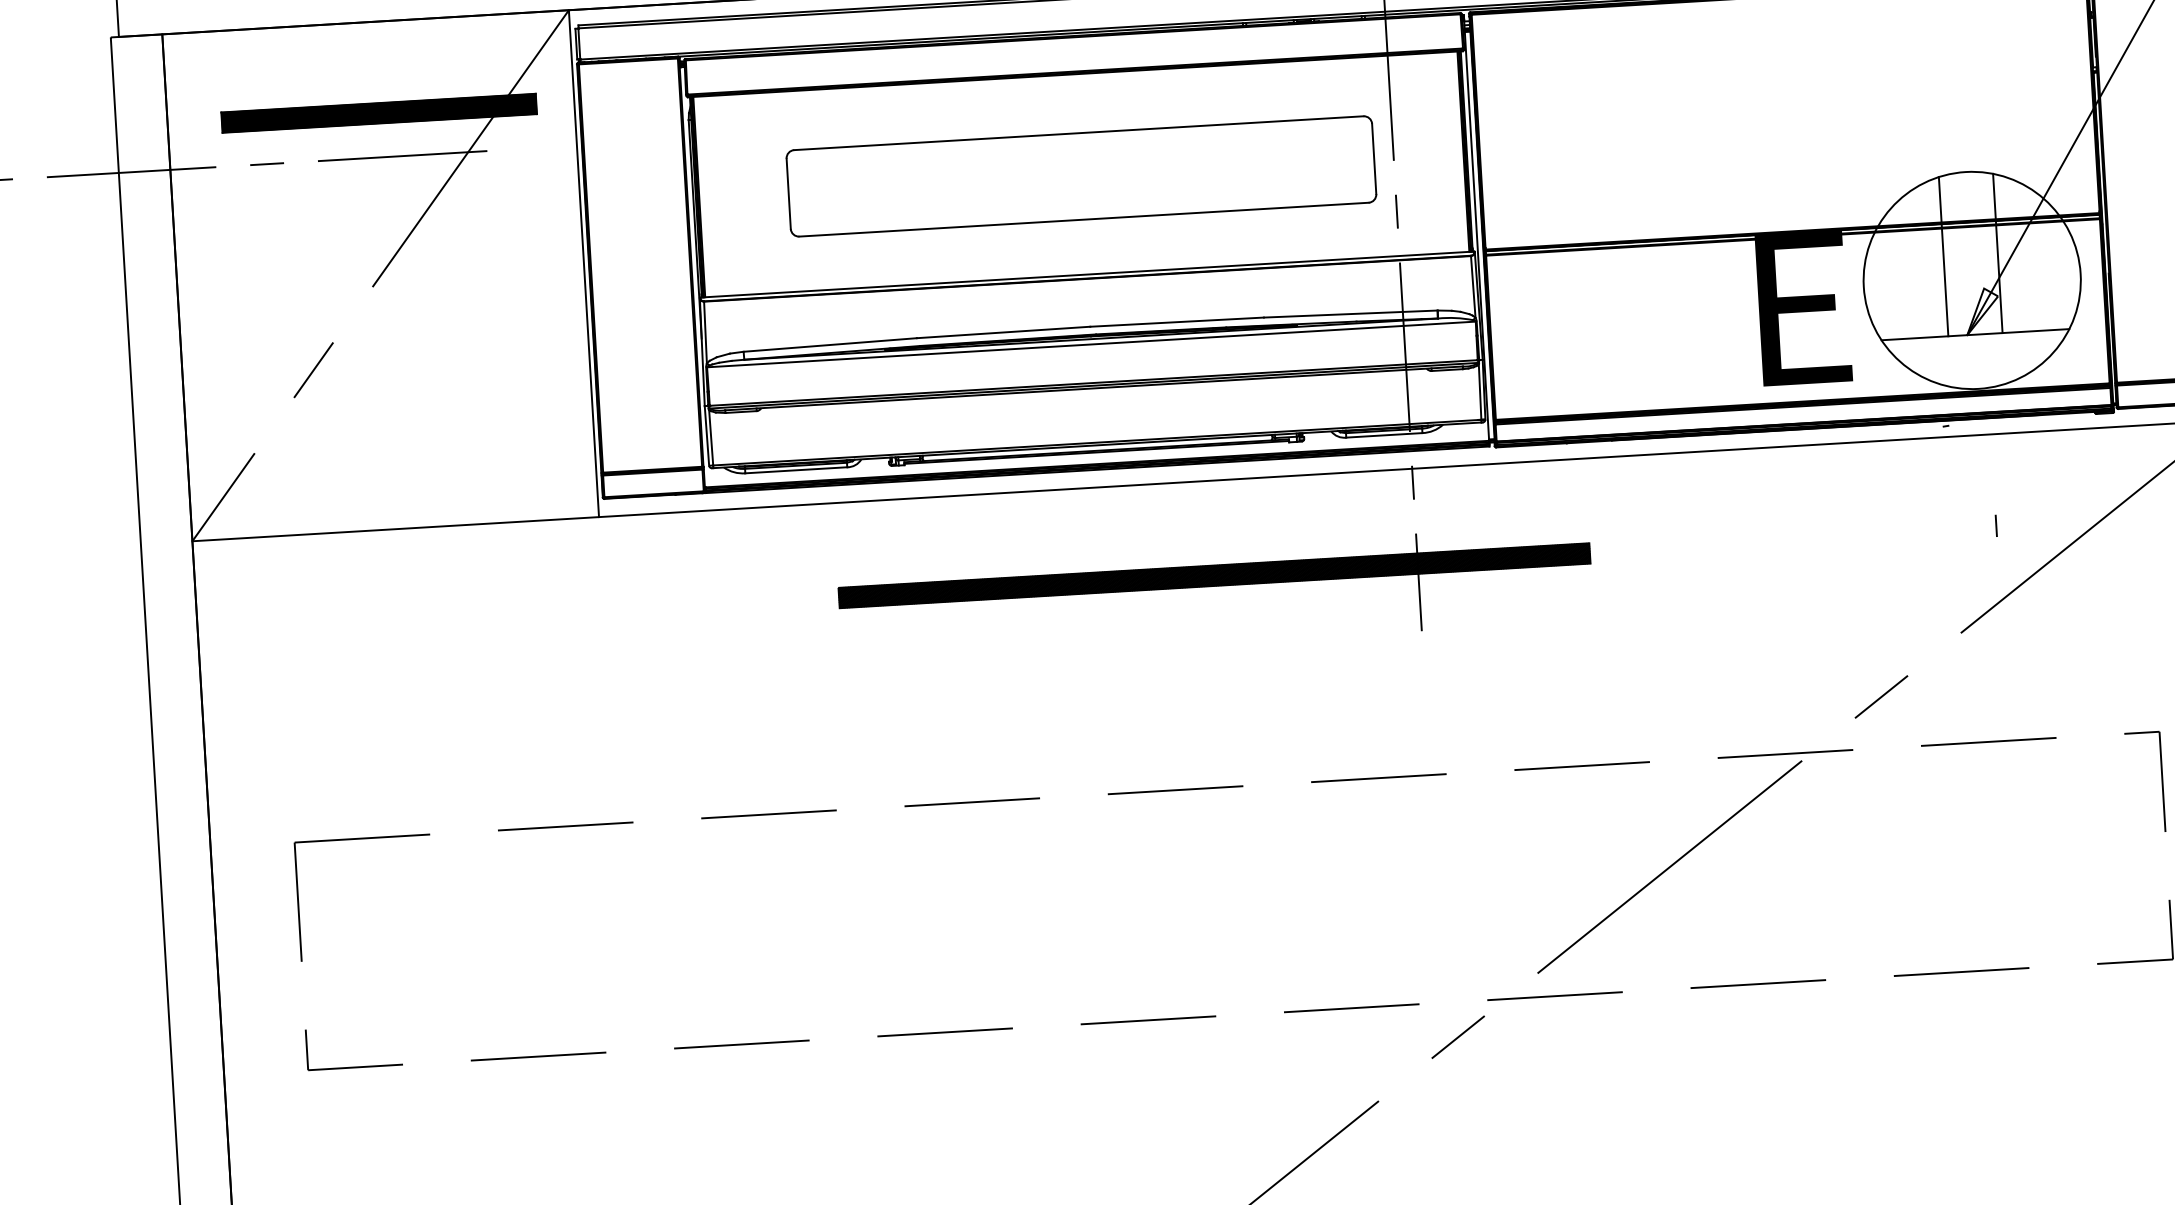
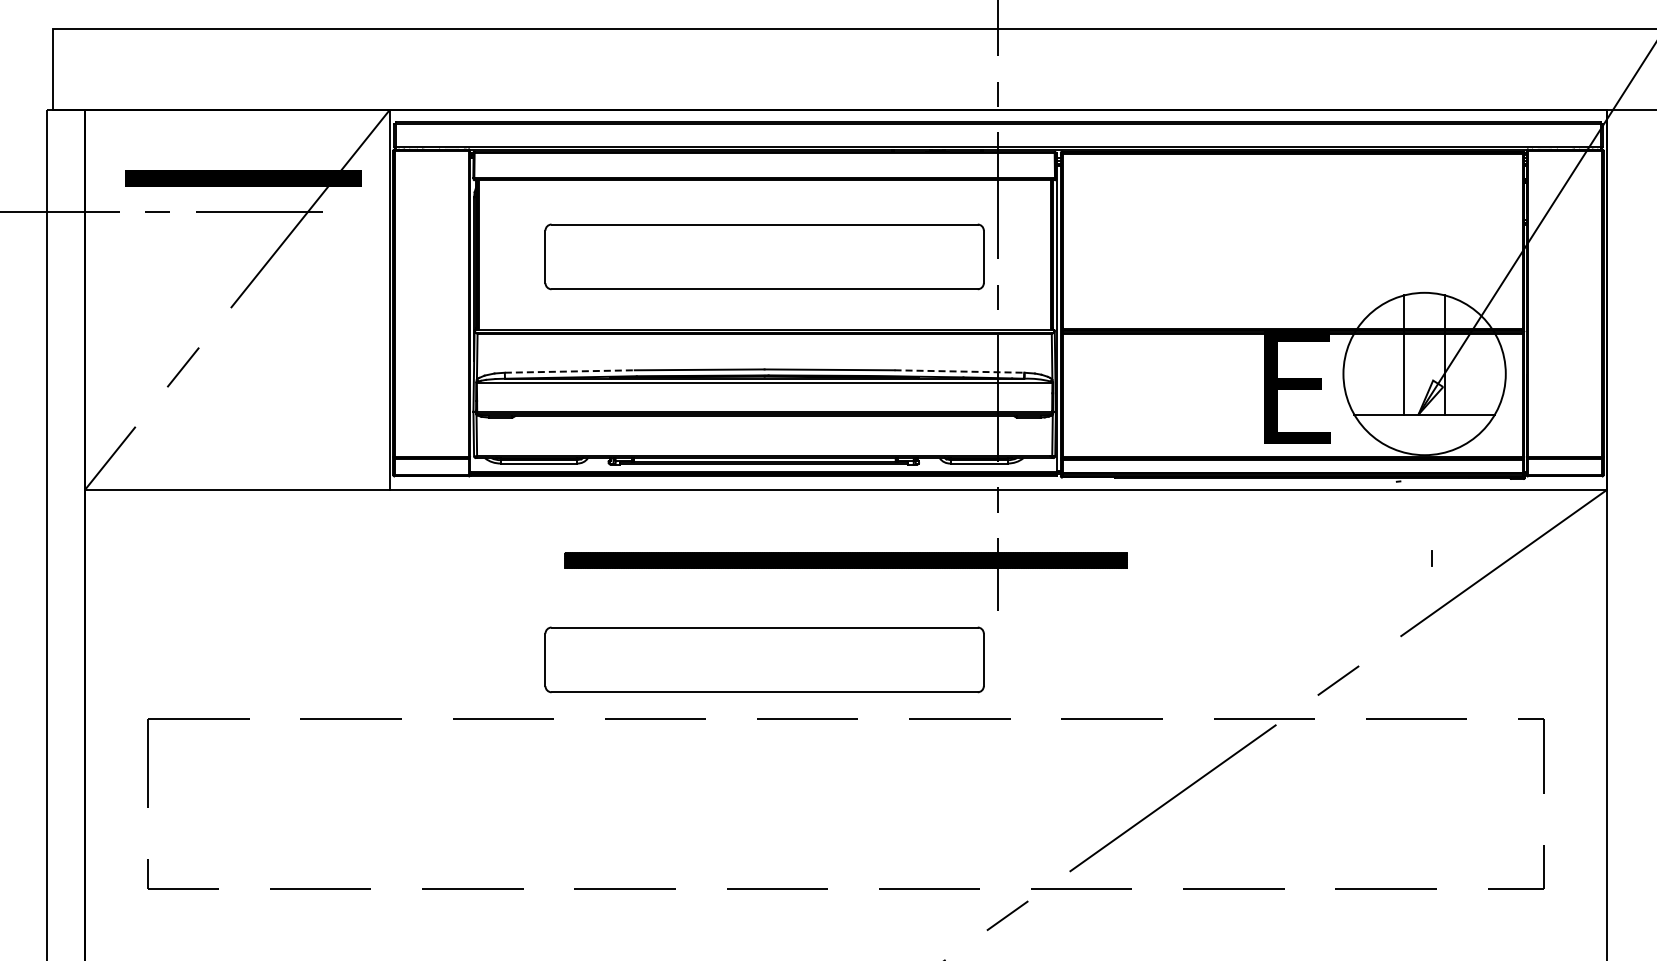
line: (1350, 314) -> (959, 371), solid -> dashed
line: (829, 344) -> (569, 371), solid -> dashed
part: (1113, 714) -> (764, 659), added

